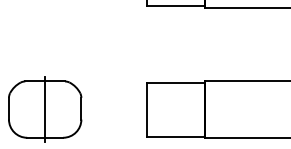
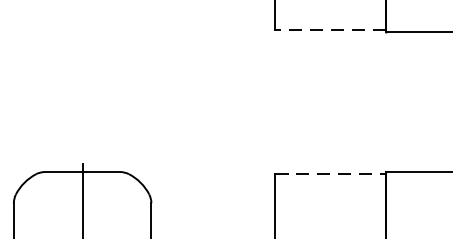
line: (175, 6) -> (330, 29), solid -> dashed
line: (176, 82) -> (332, 174), solid -> dashed

